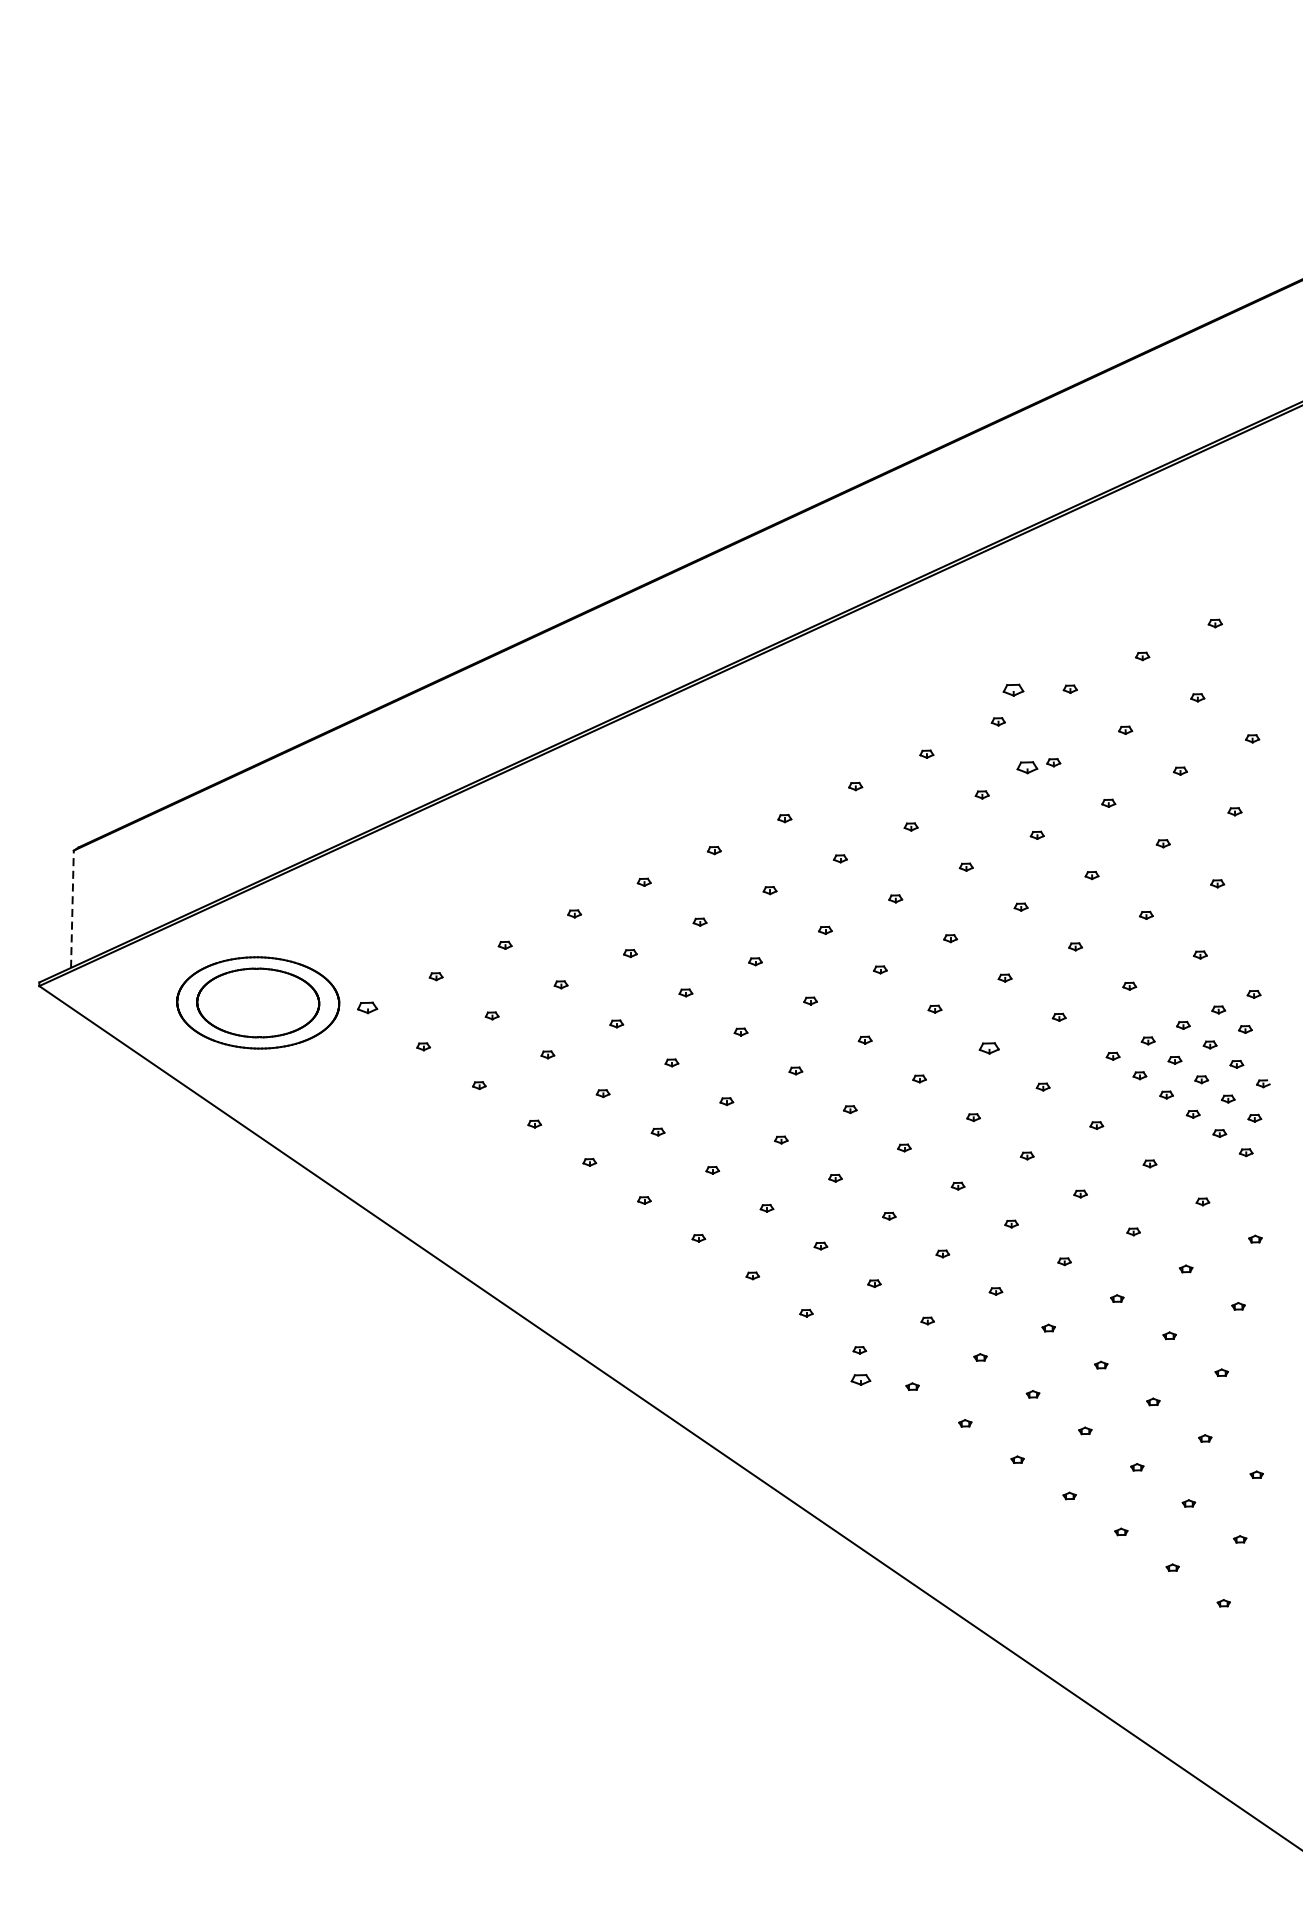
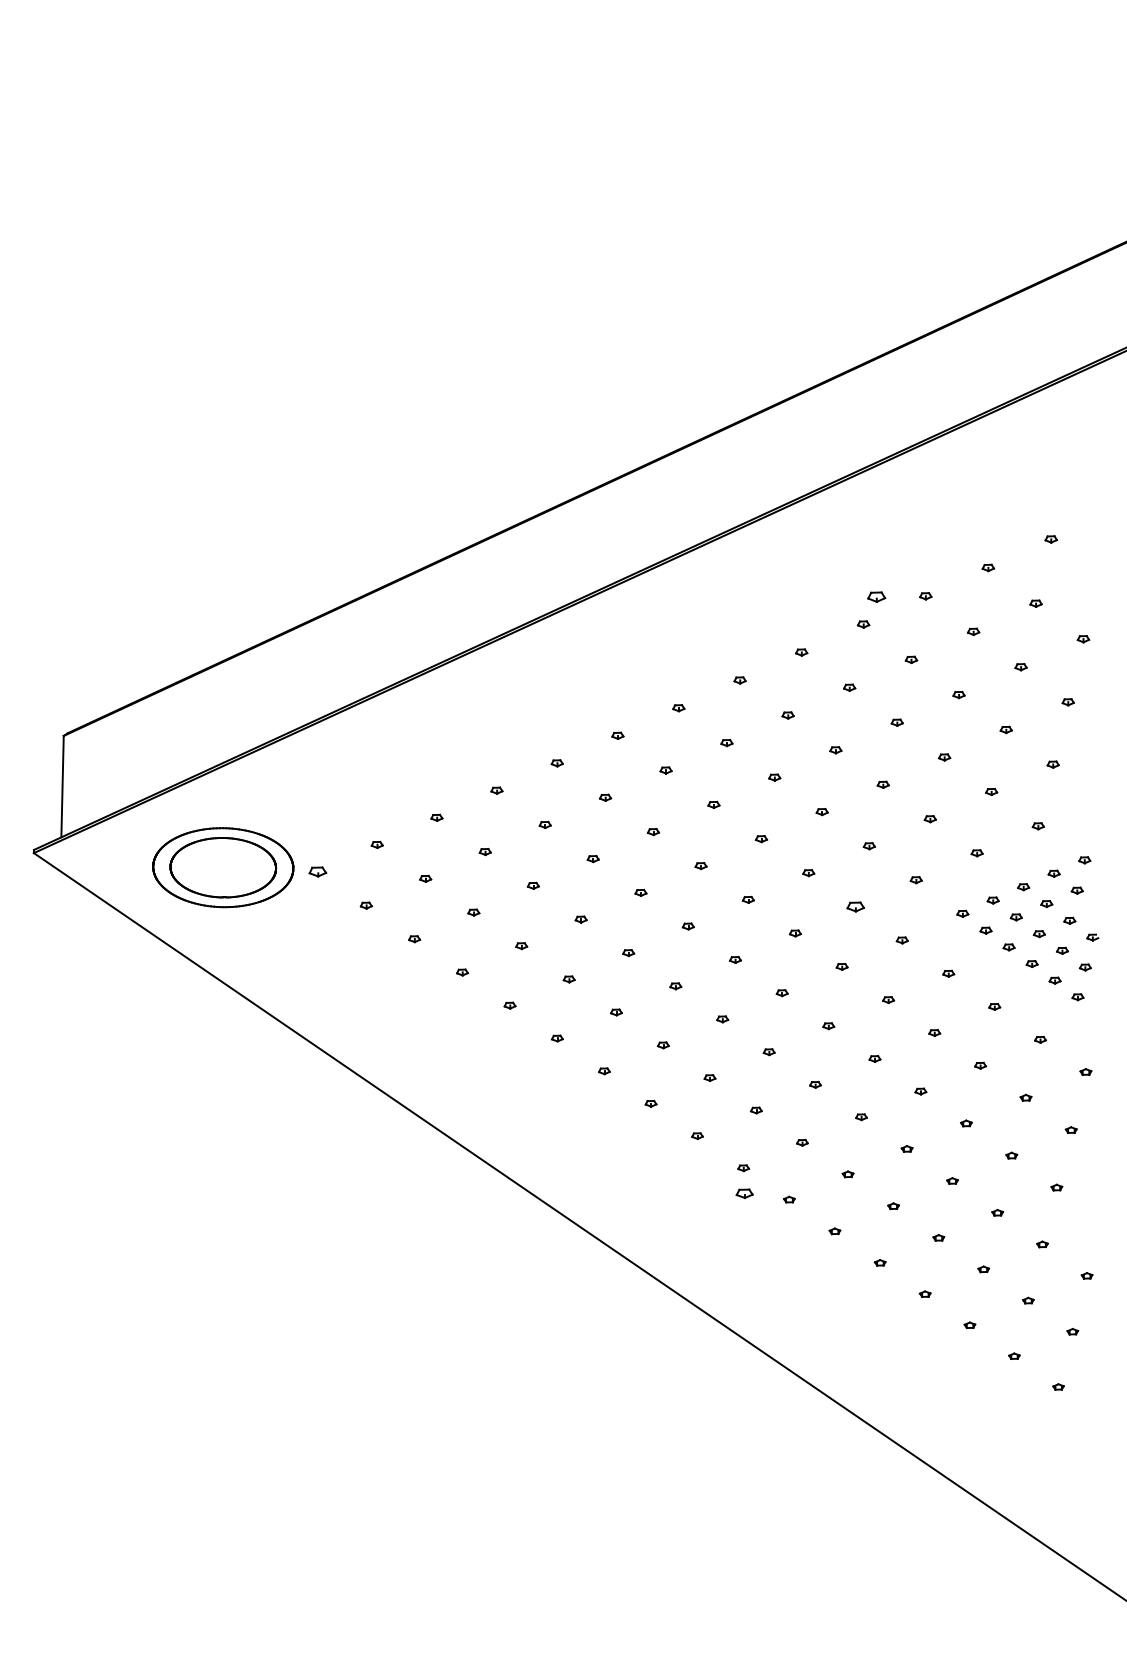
part: (1027, 766) -> (888, 663), removed
line: (72, 909) -> (62, 786), dashed -> solid

